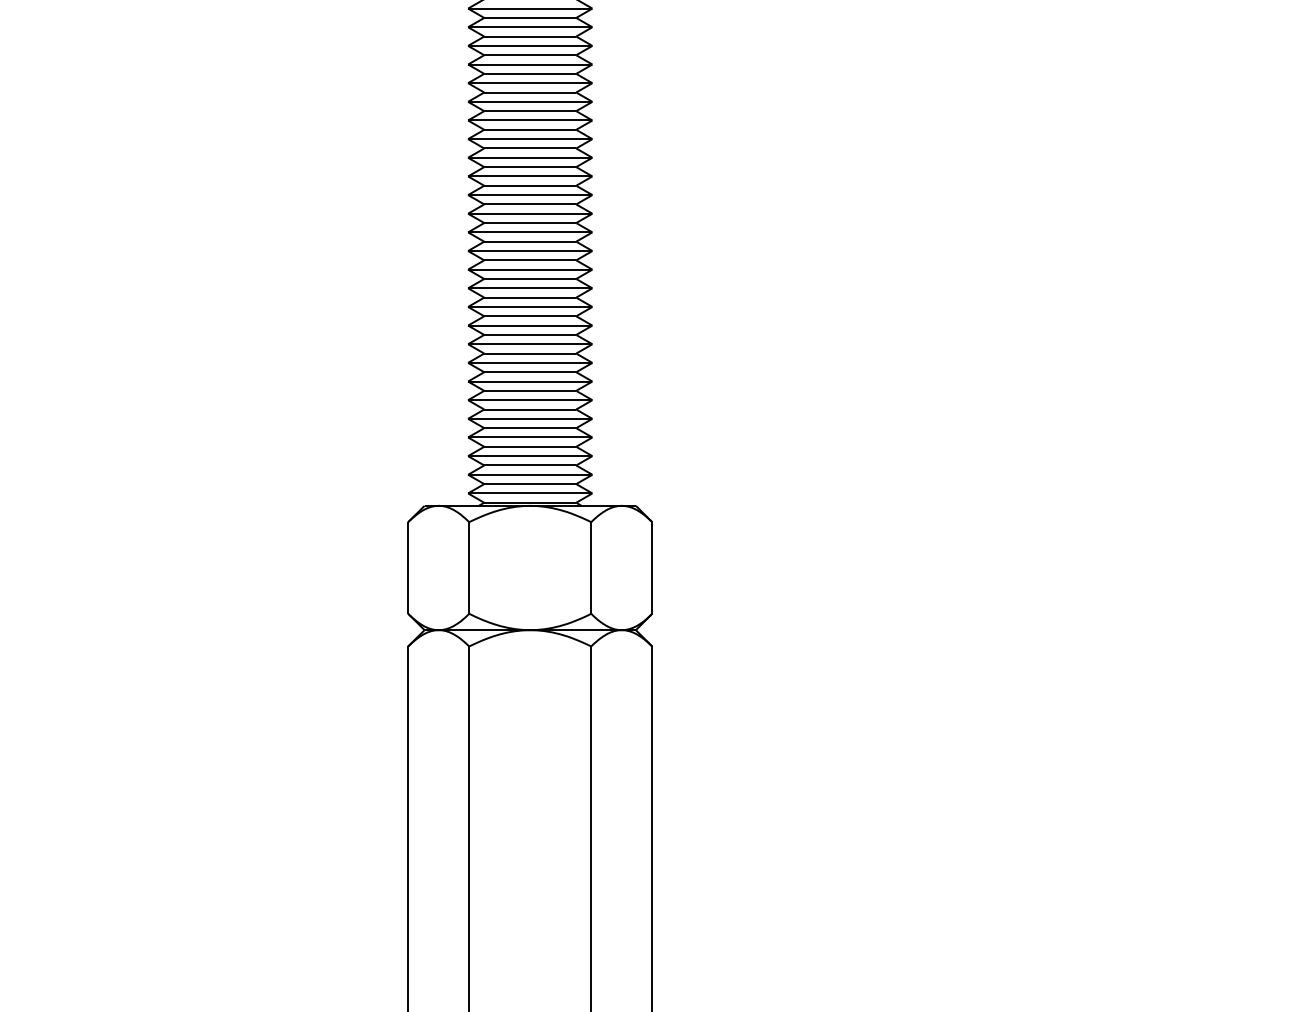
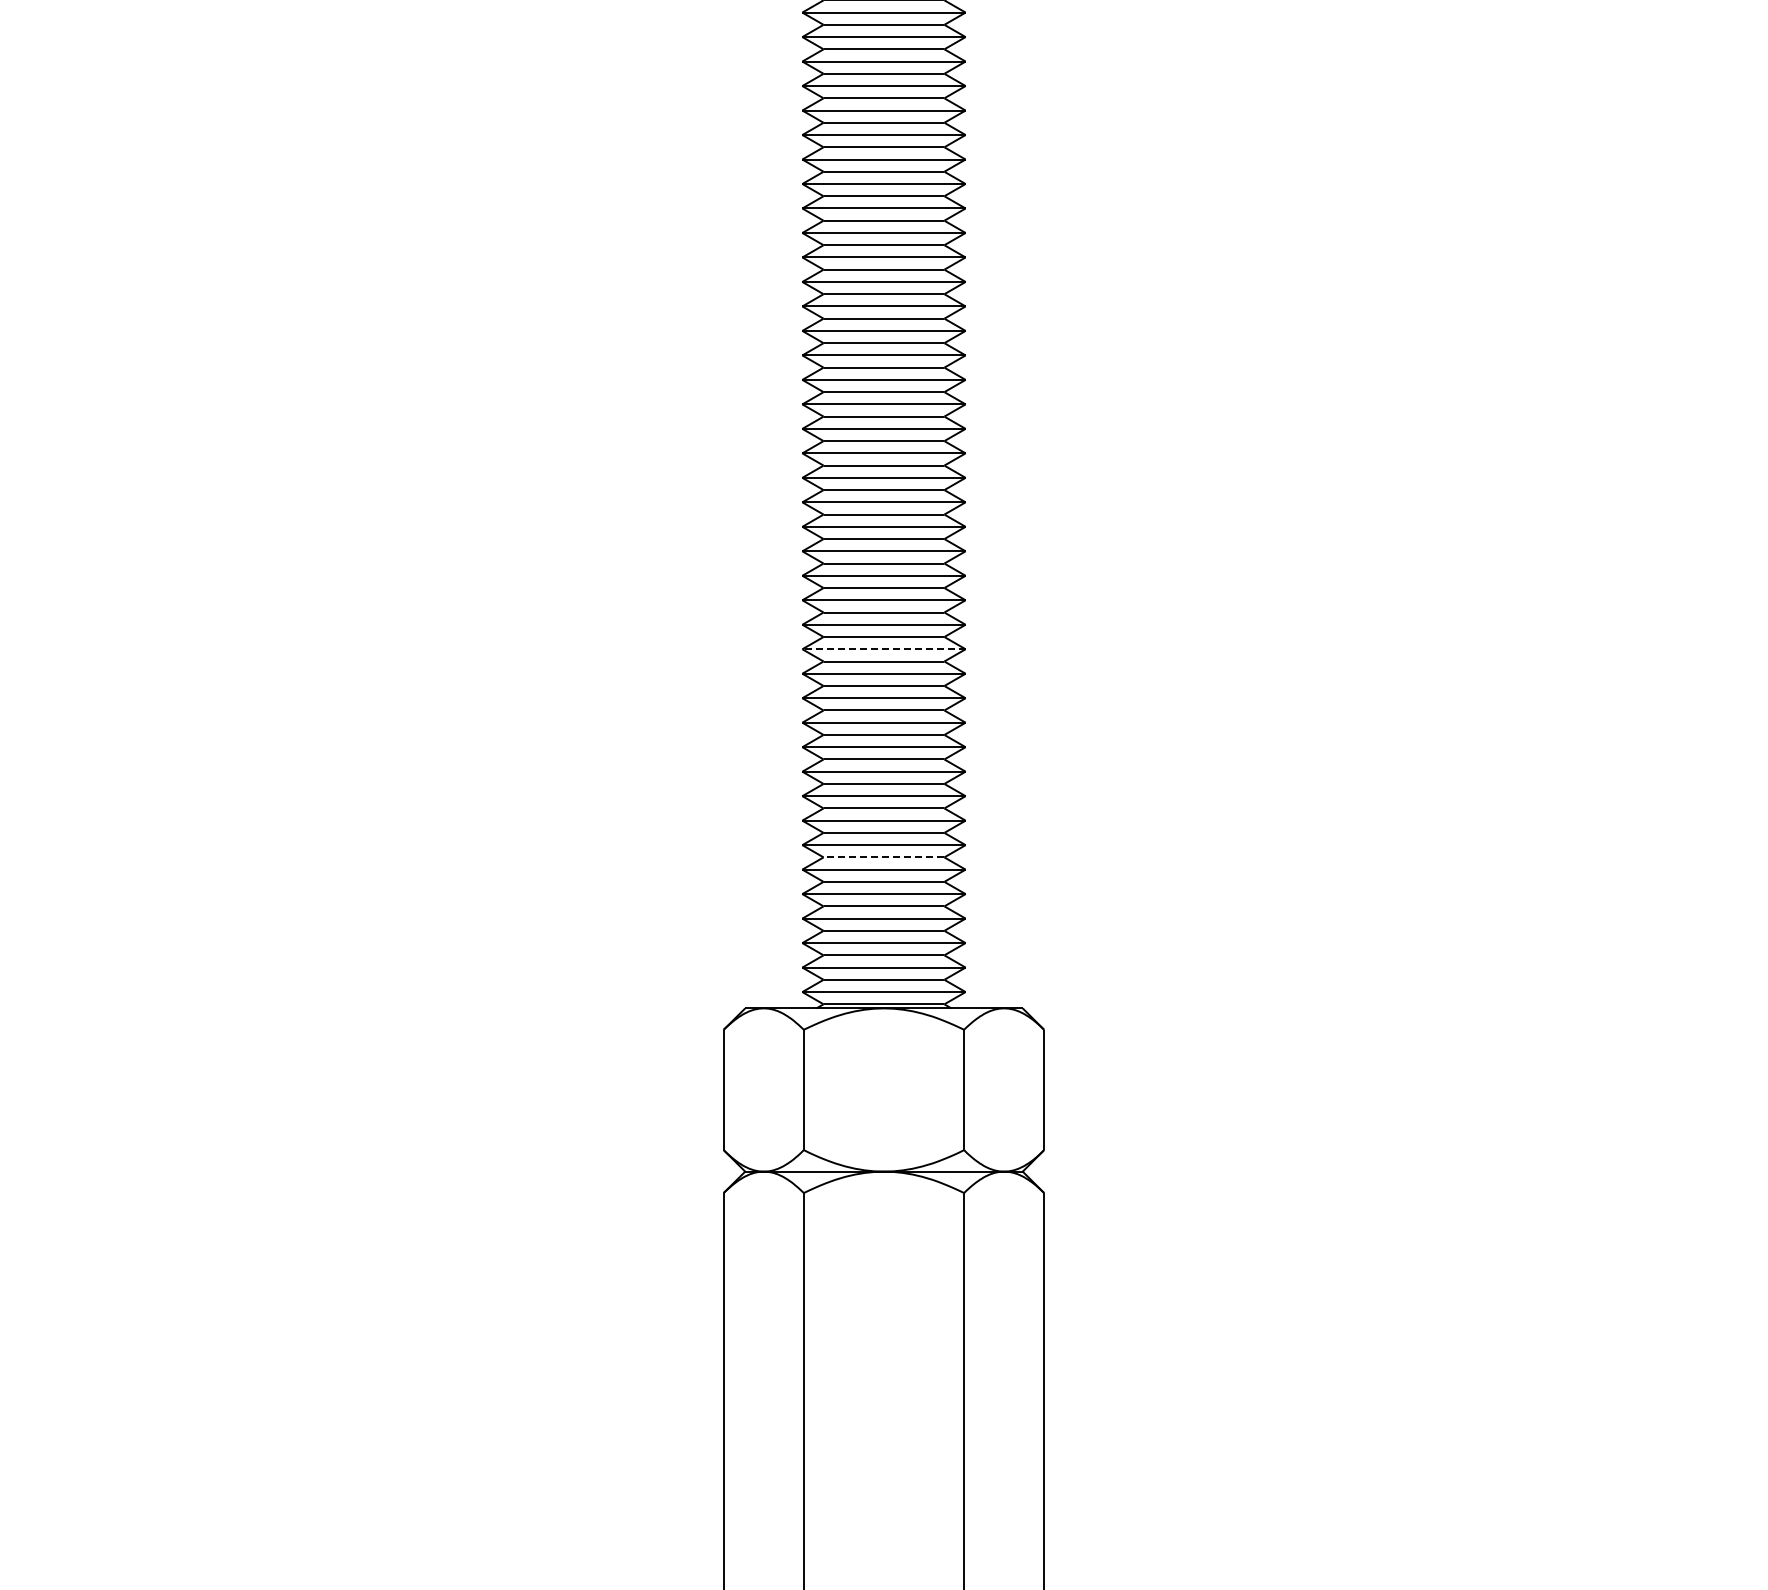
line: (530, 232) -> (884, 649), solid -> dashed
line: (529, 390) -> (883, 857), solid -> dashed

